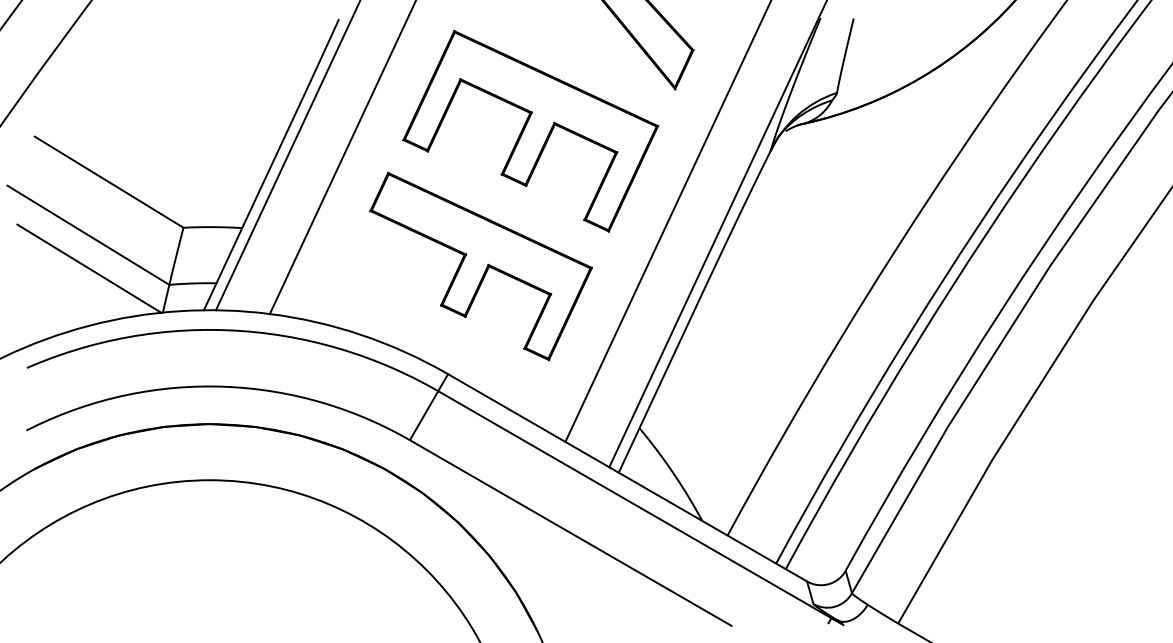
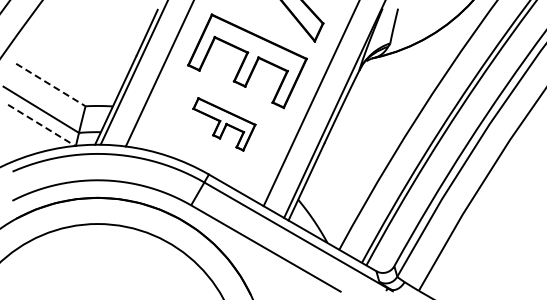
line: (108, 183) -> (50, 85), solid -> dashed
part: (481, 266) -> (224, 124), size x0.6
line: (91, 268) -> (42, 125), solid -> dashed

